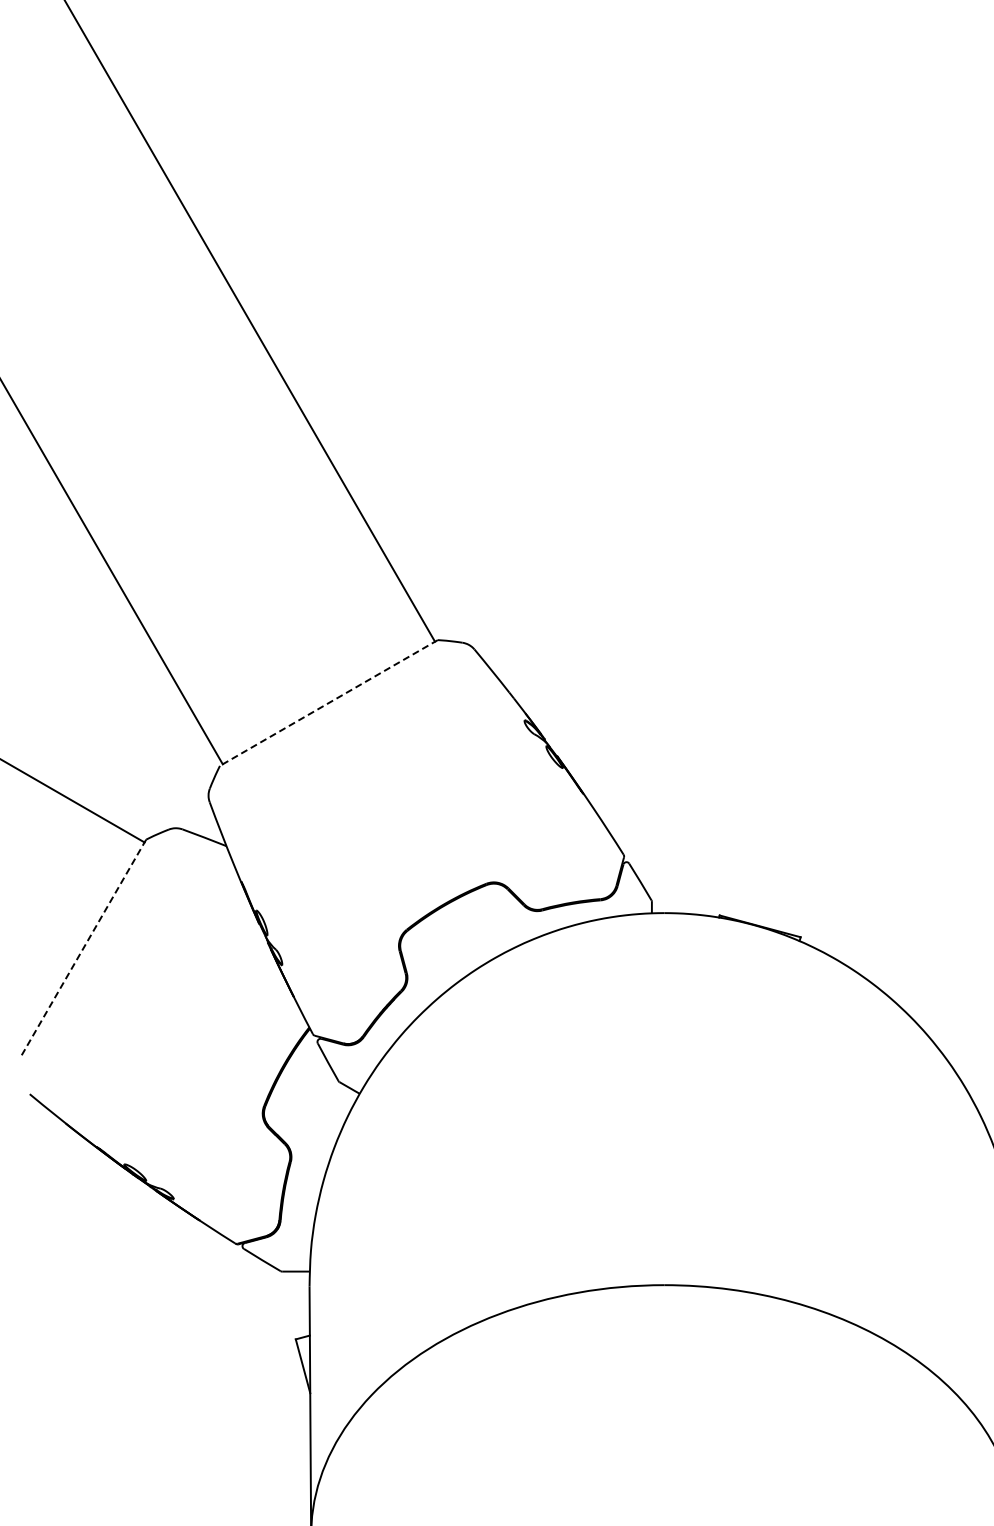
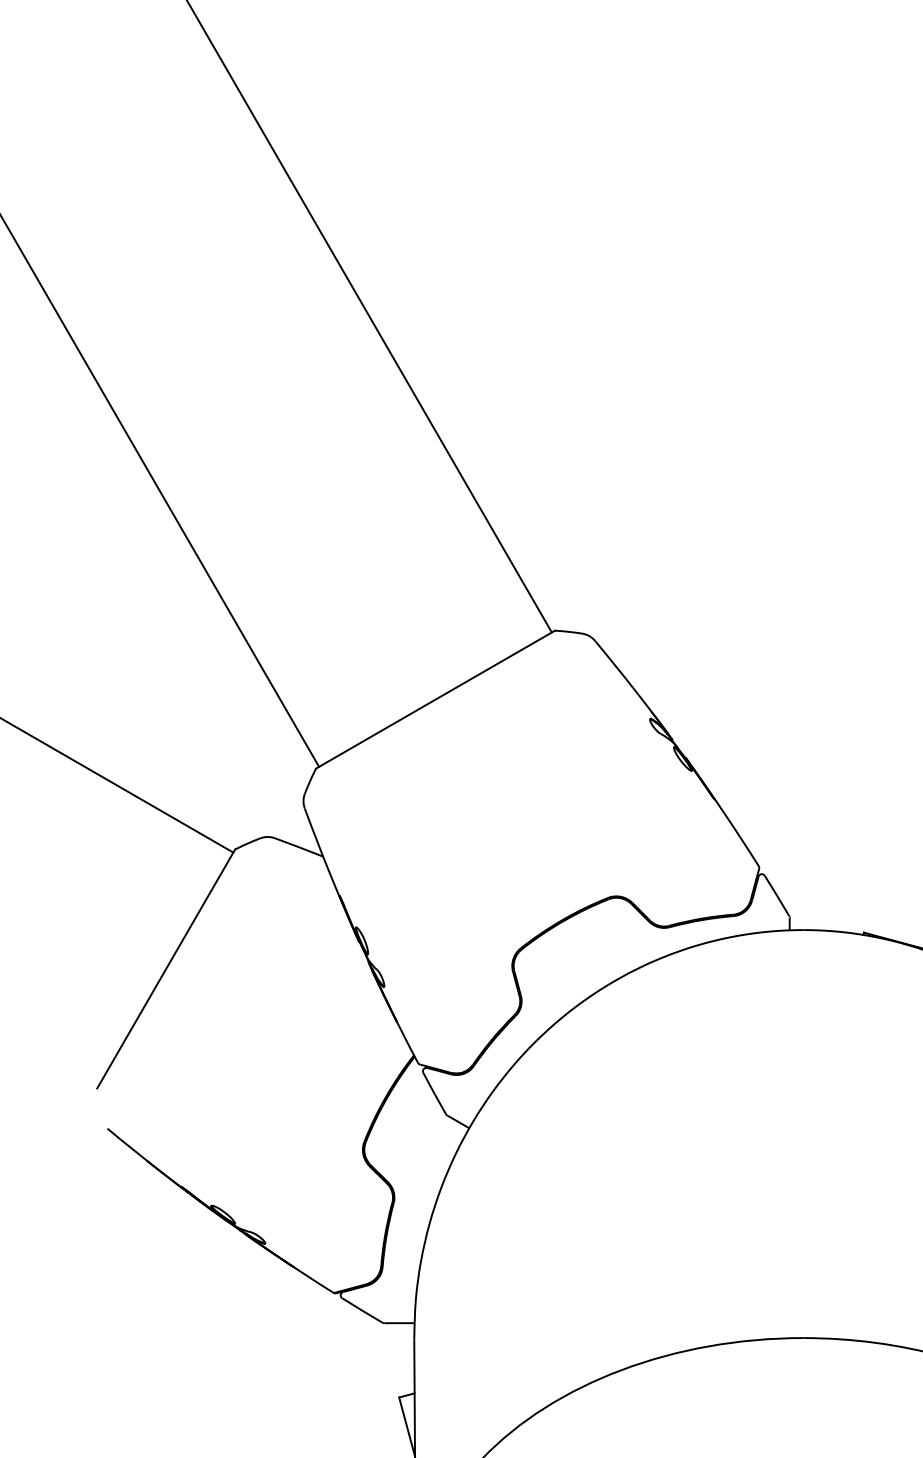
line: (328, 703) -> (435, 700), dashed -> solid
line: (83, 948) -> (166, 968), dashed -> solid

